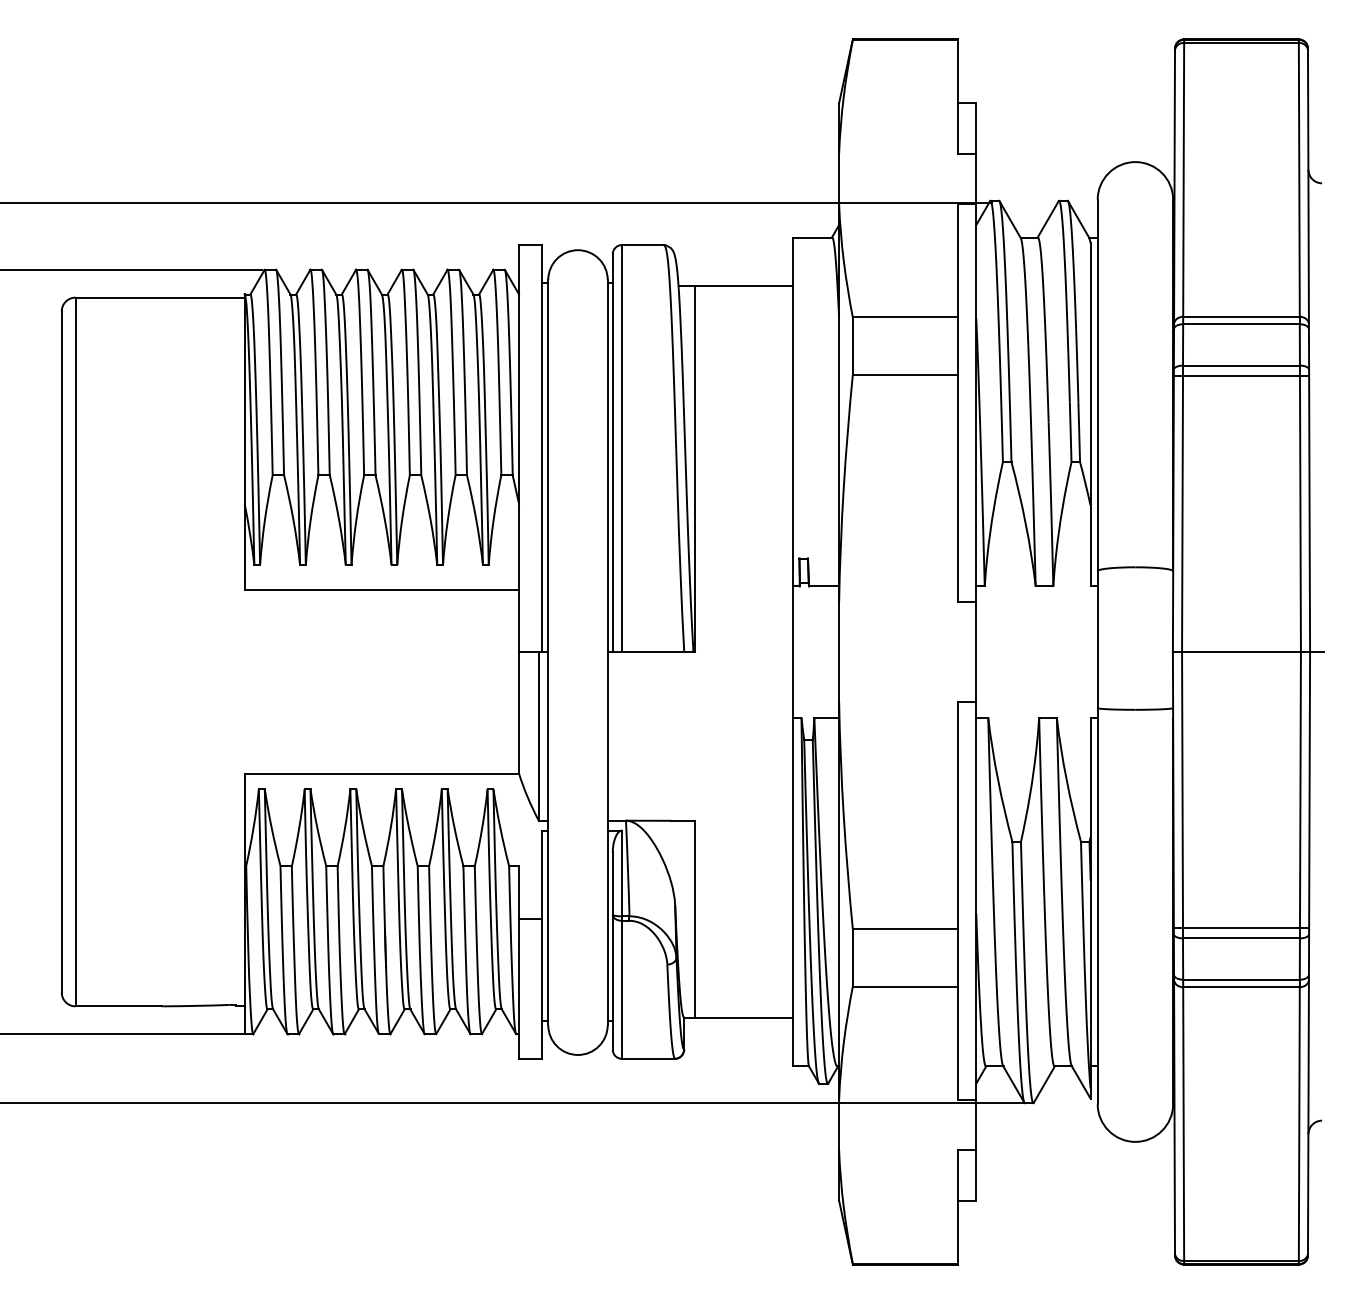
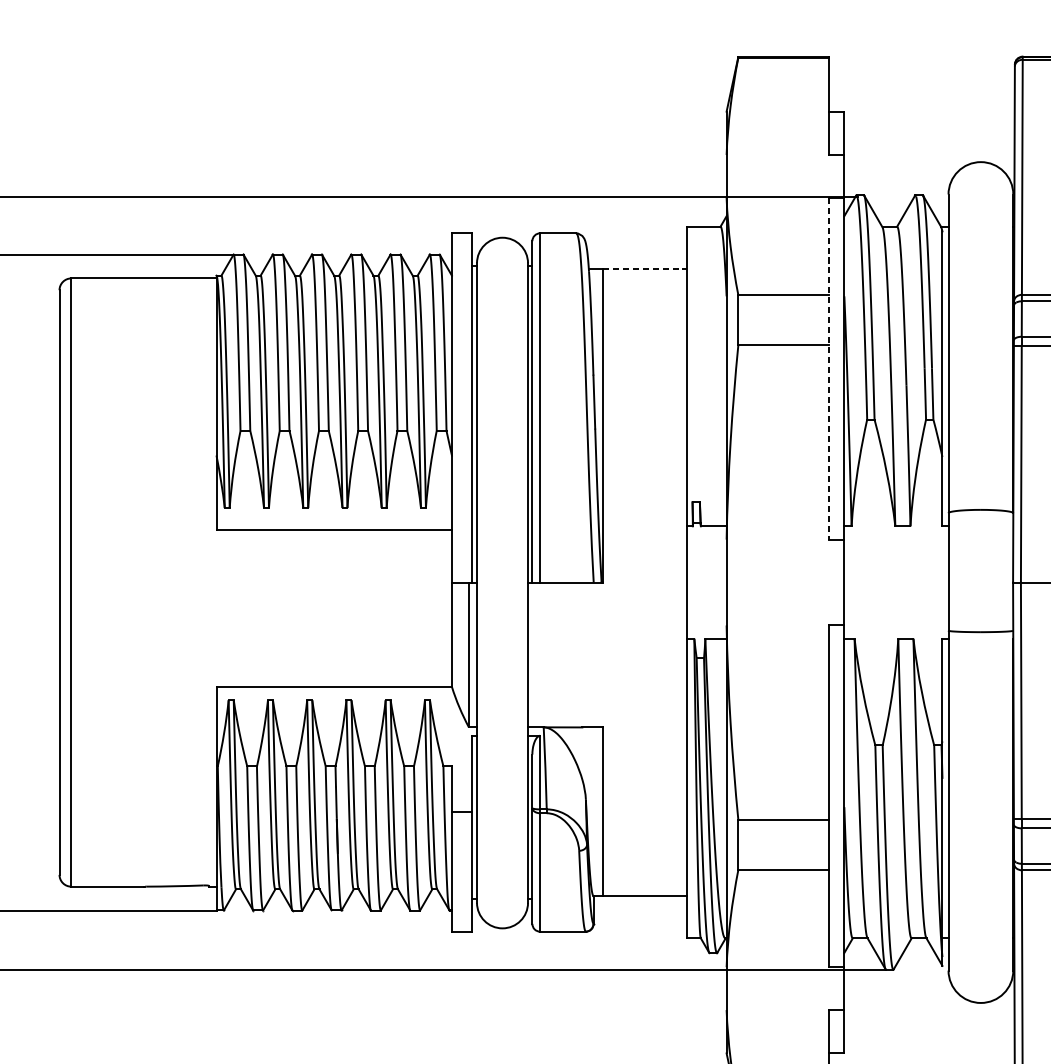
line: (744, 286) -> (645, 268), solid -> dashed
line: (958, 403) -> (829, 369), solid -> dashed

